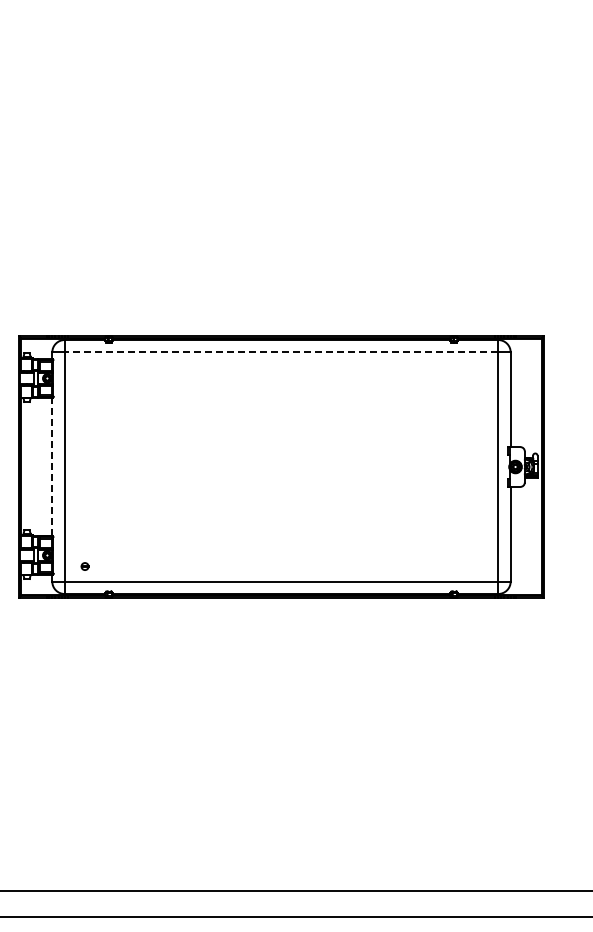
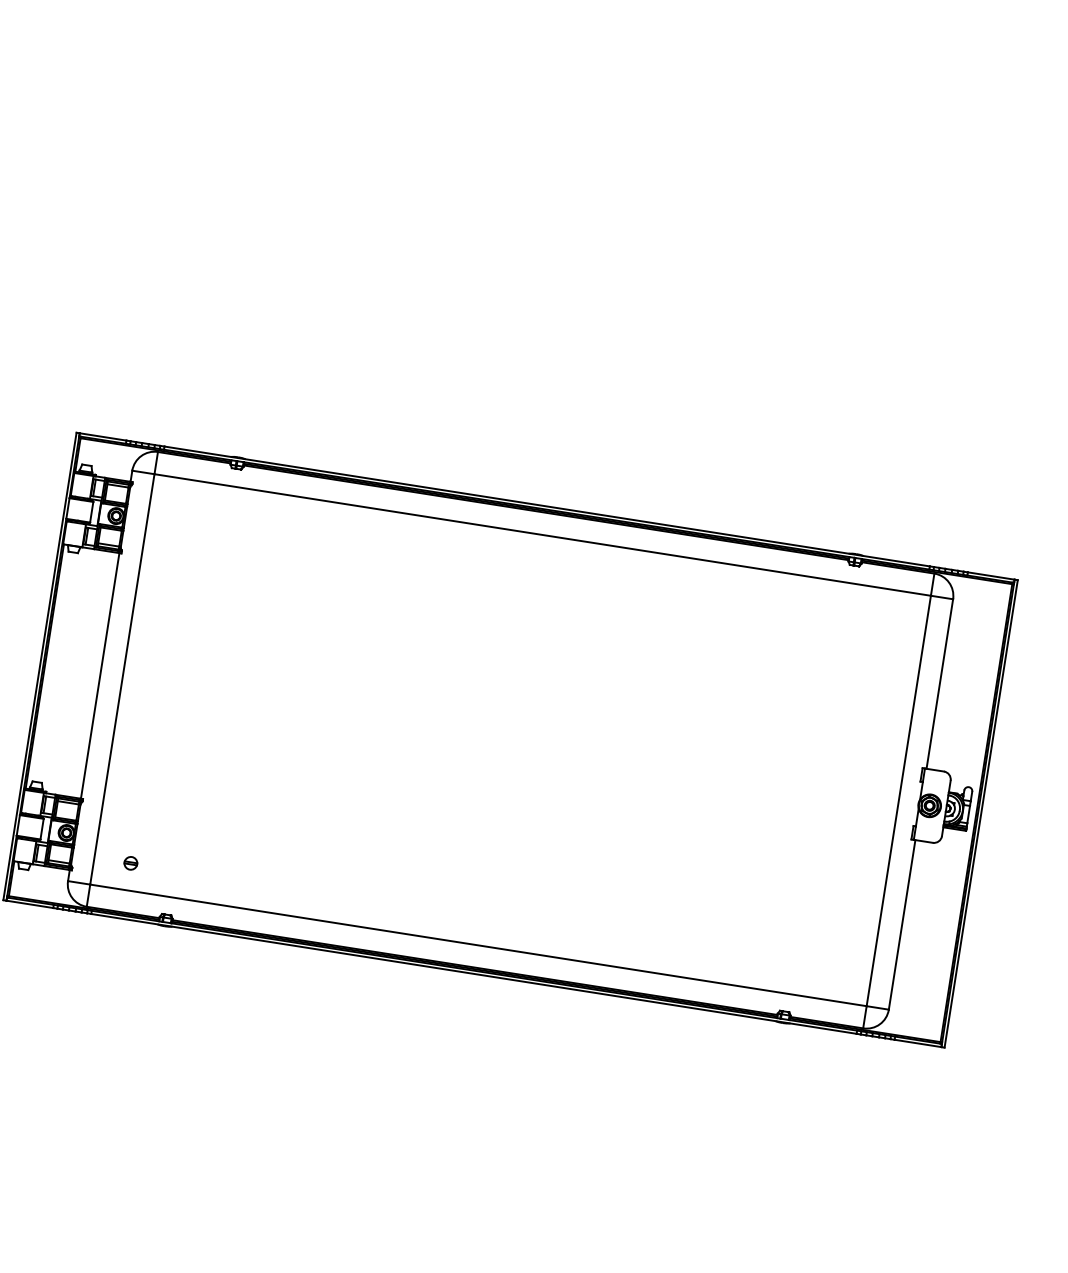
line: (281, 352) -> (542, 535), dashed -> solid
line: (52, 467) -> (100, 676), dashed -> solid

